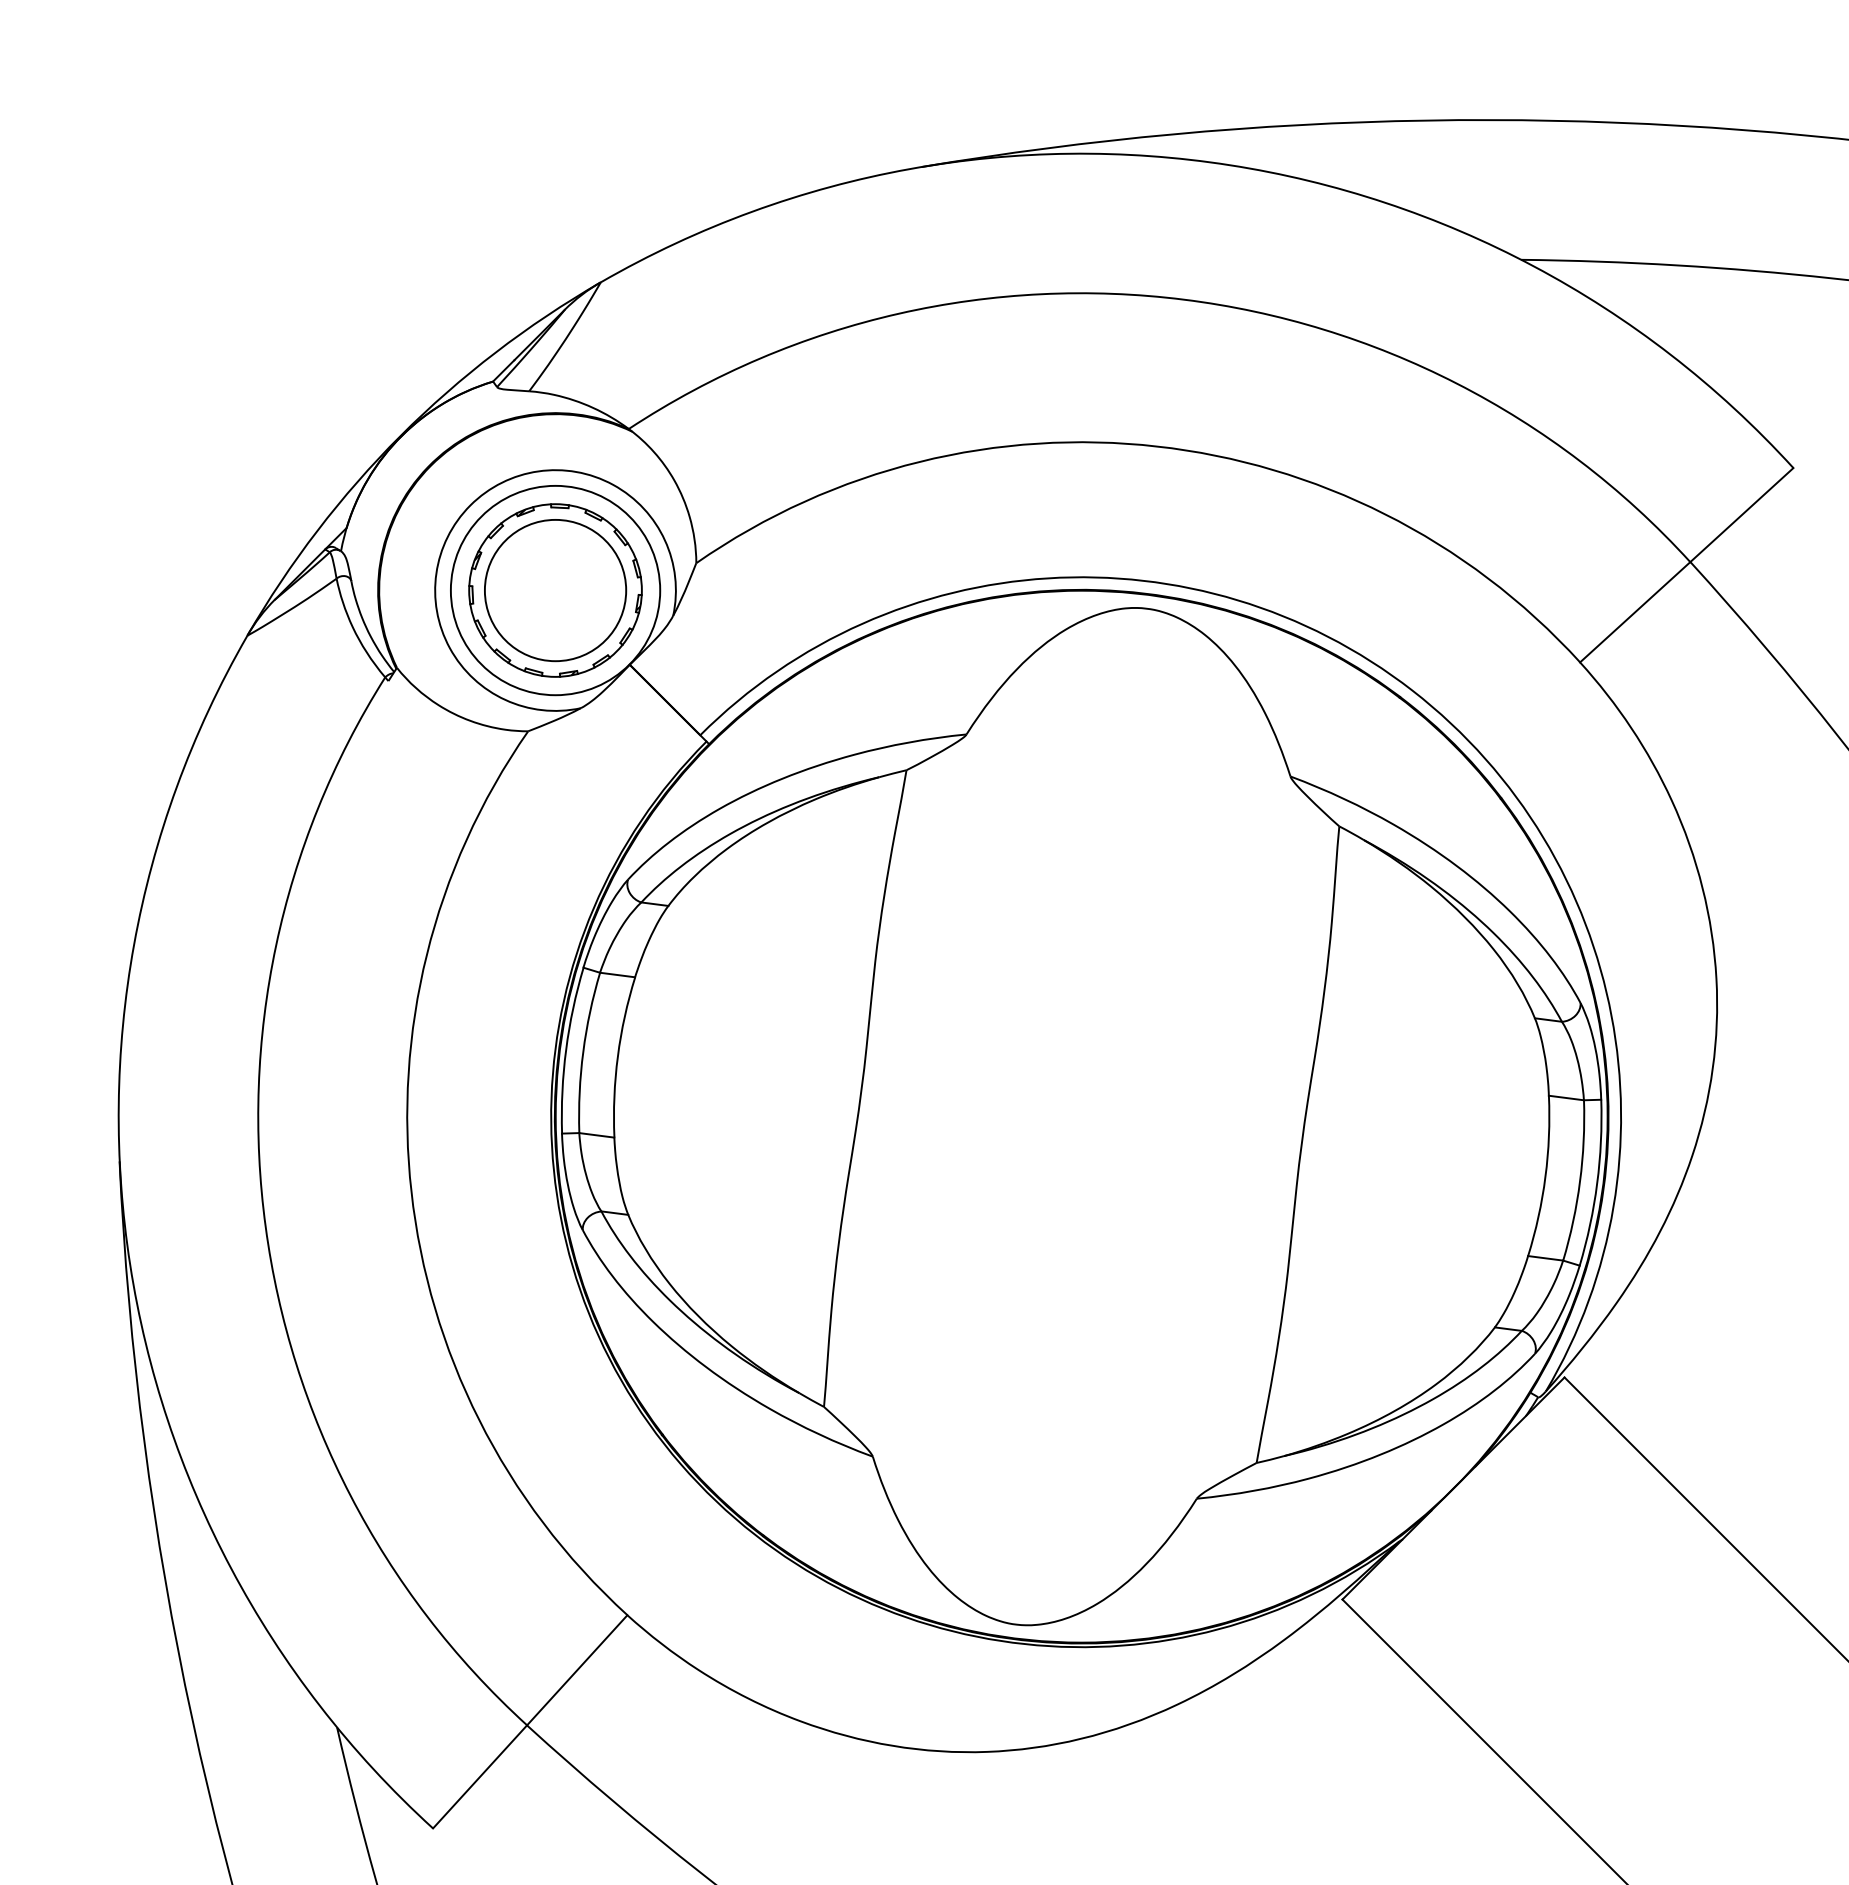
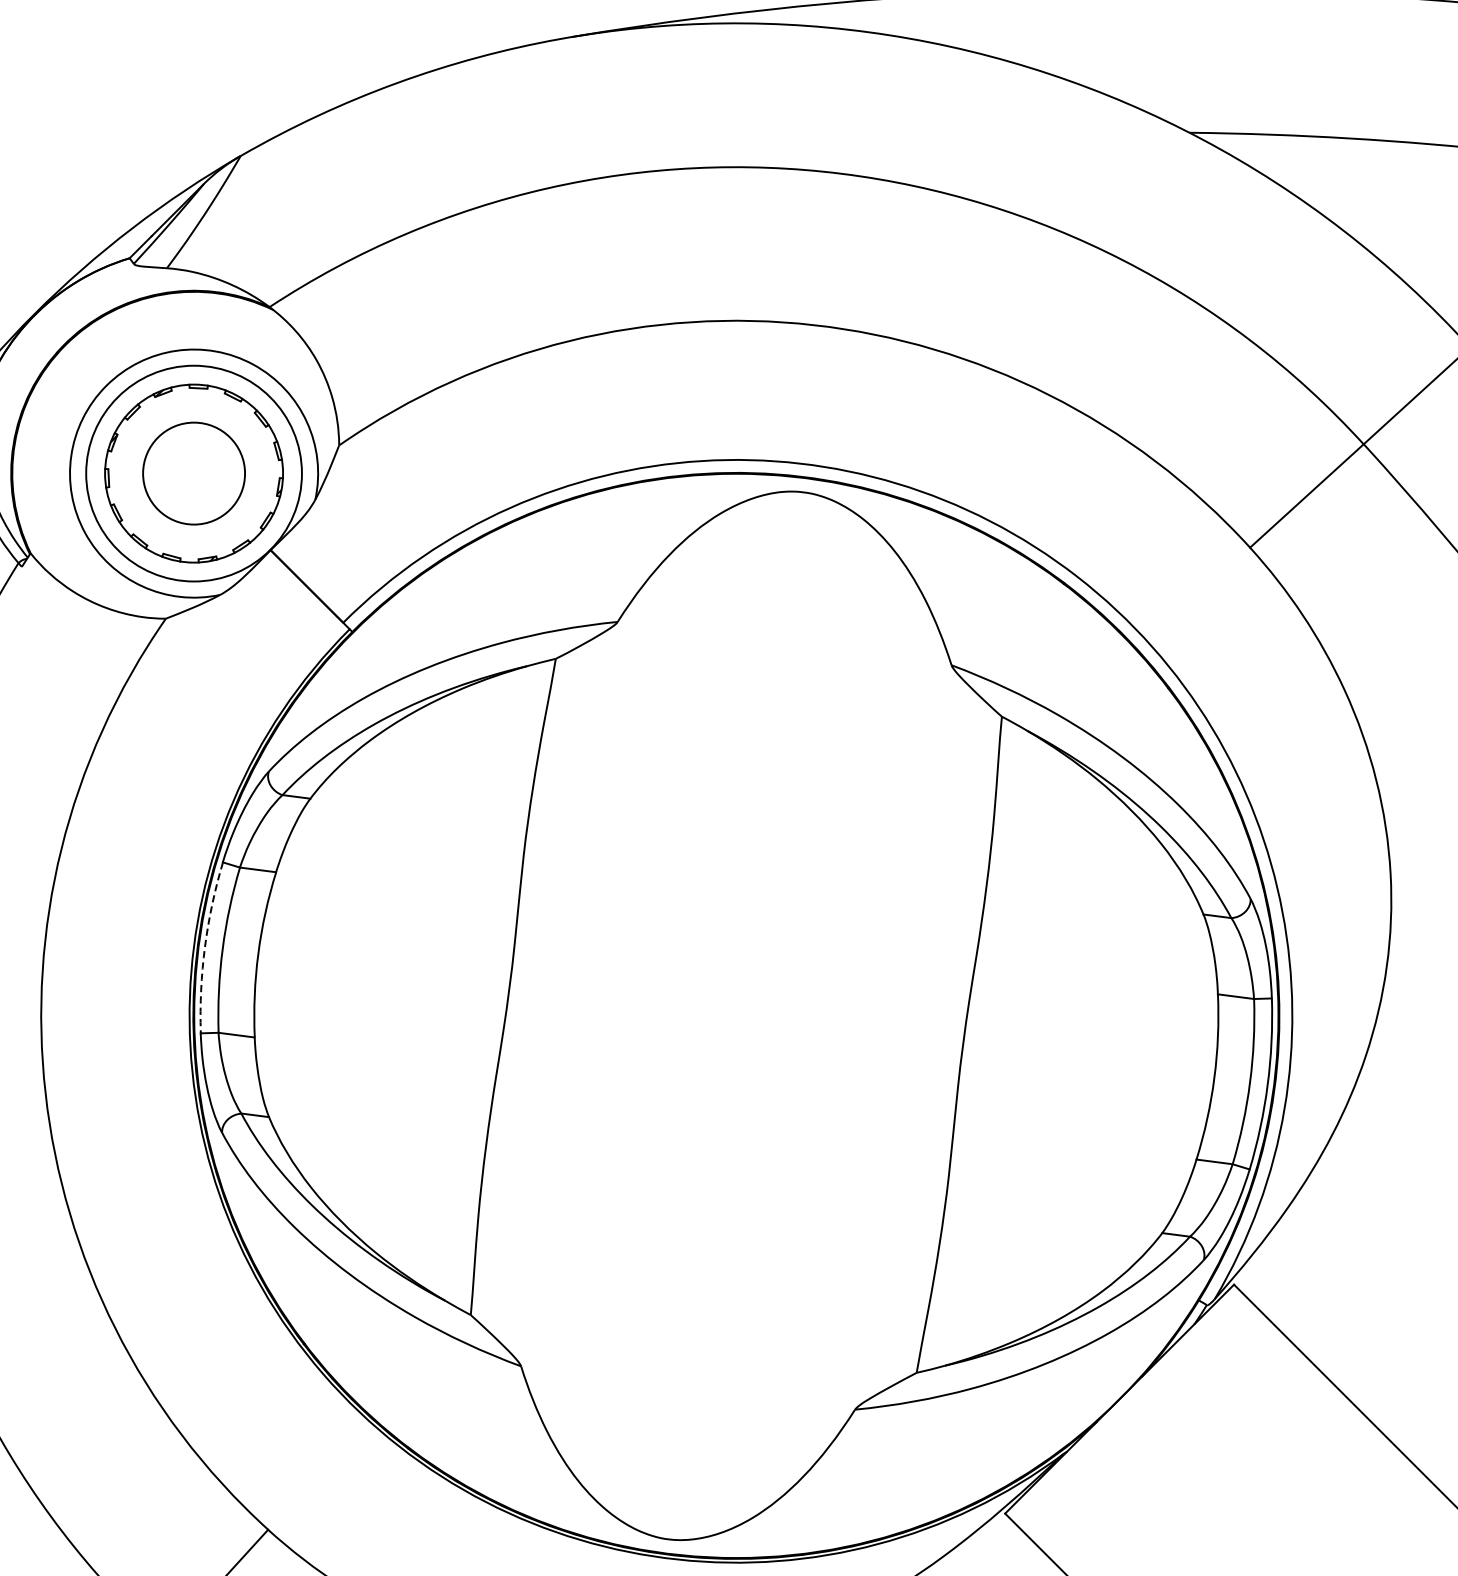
circle: (555, 590) -> (194, 473), size x0.7
arc: (566, 1049) -> (205, 946), solid -> dashed

